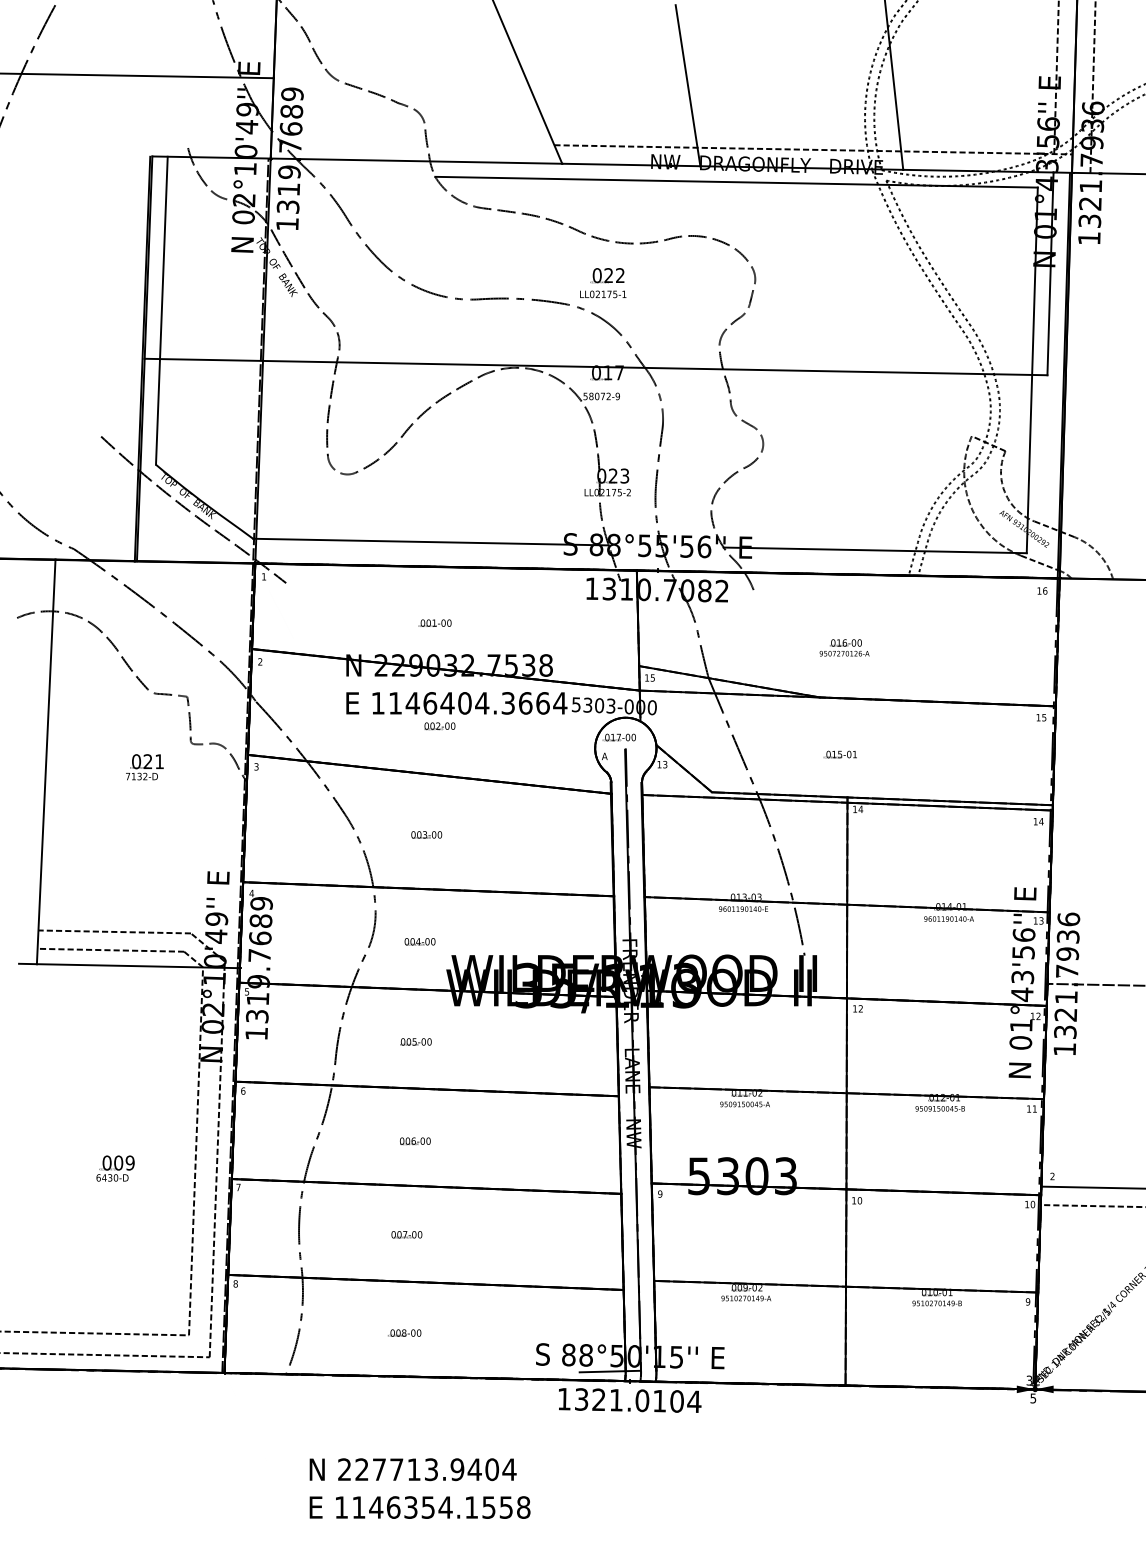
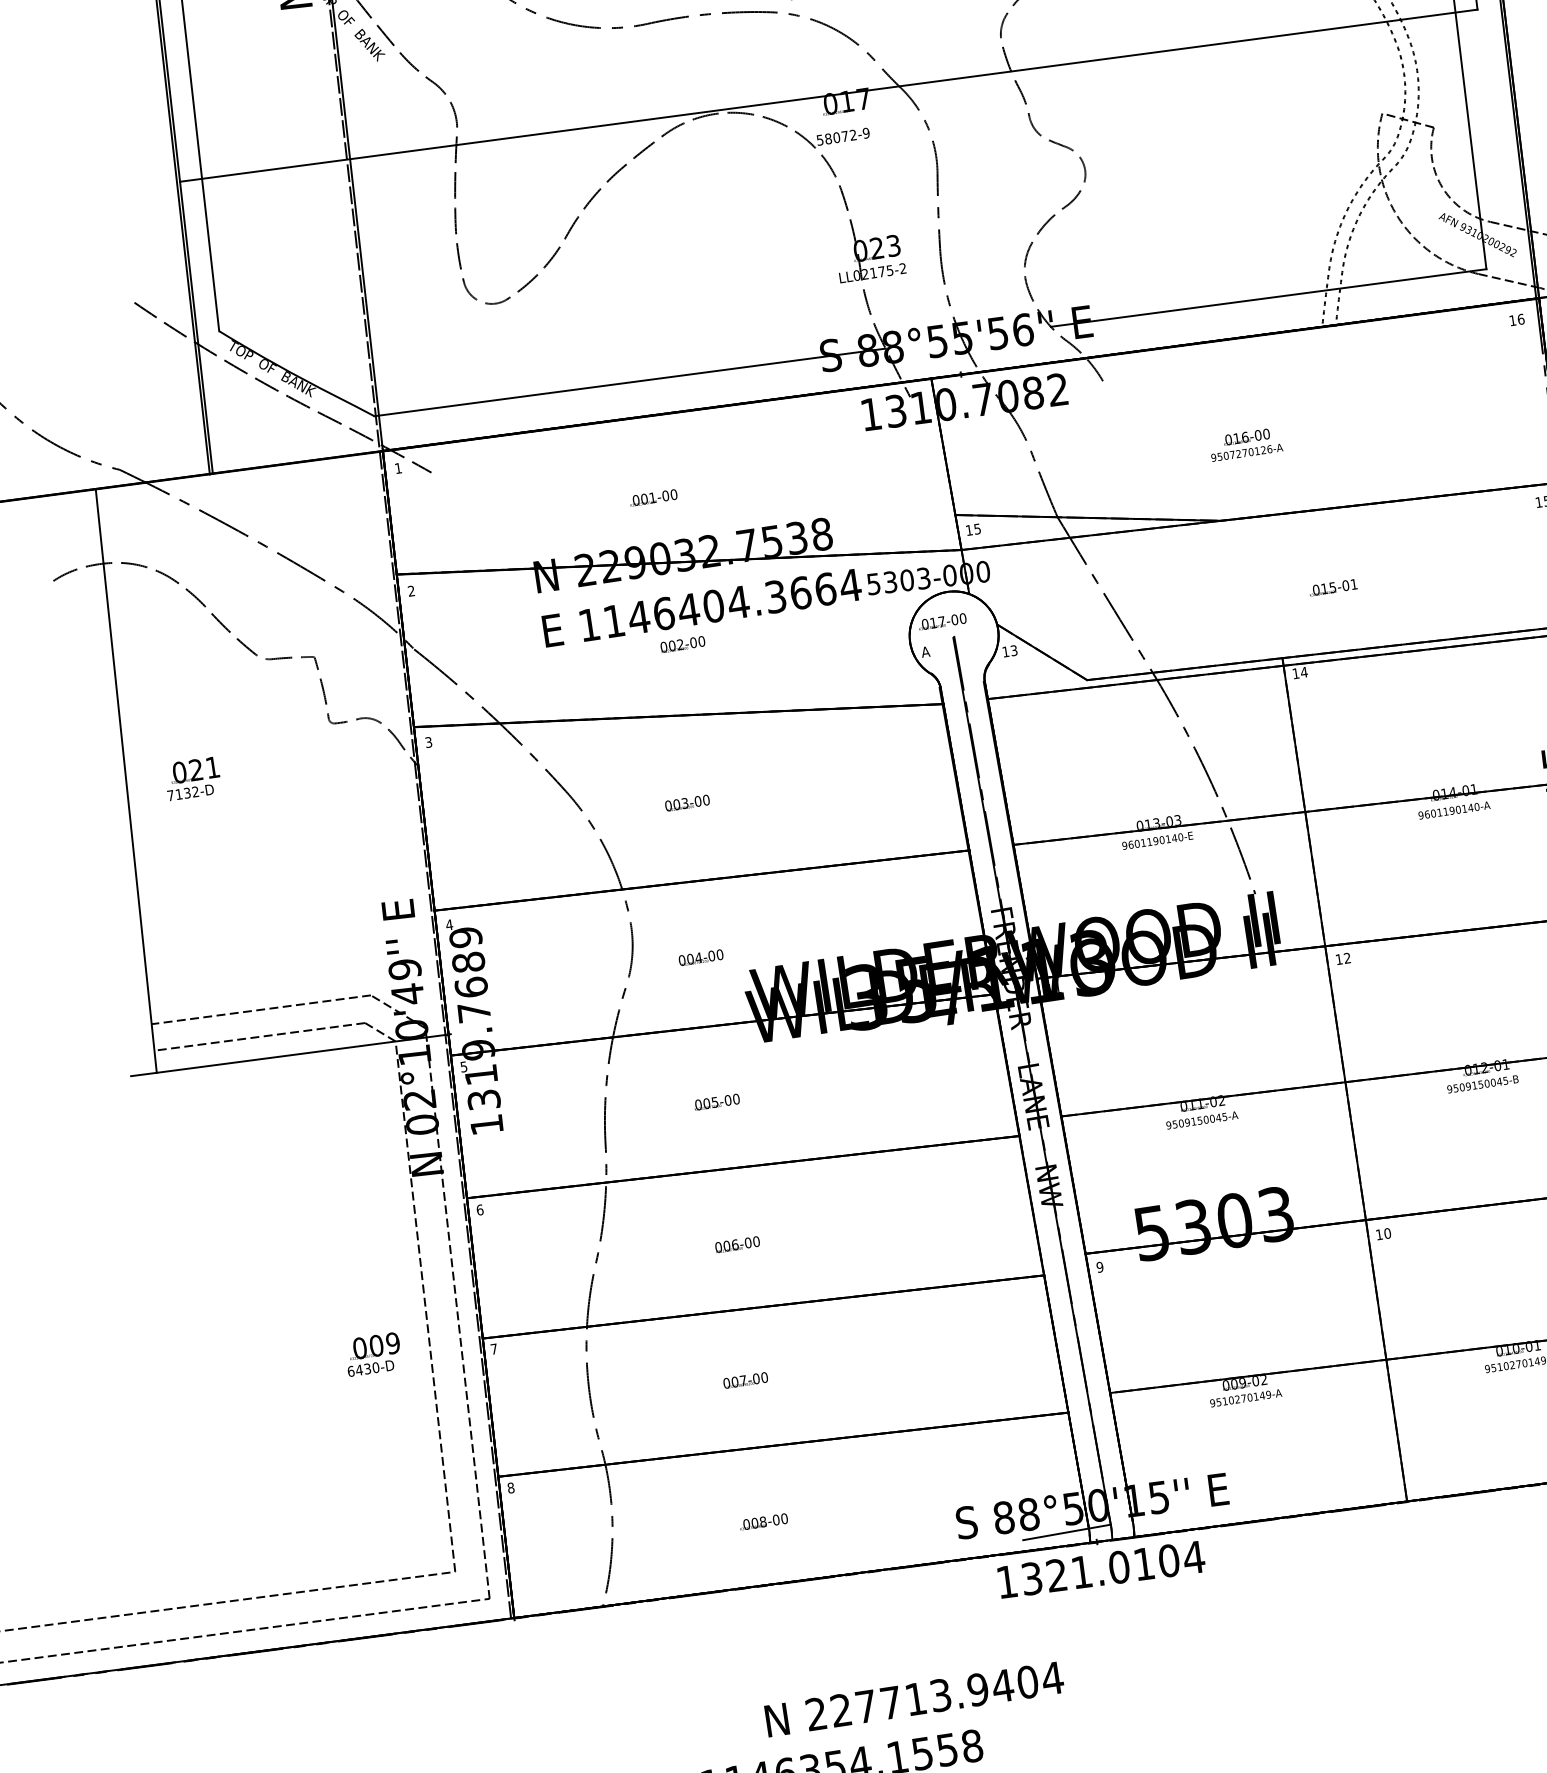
text: (839, 754) -> (1331, 587), moved
text: (144, 767) -> (192, 779), moved
text: (115, 1168) -> (373, 1354), moved
text: (412, 1469) -> (913, 1699), moved

